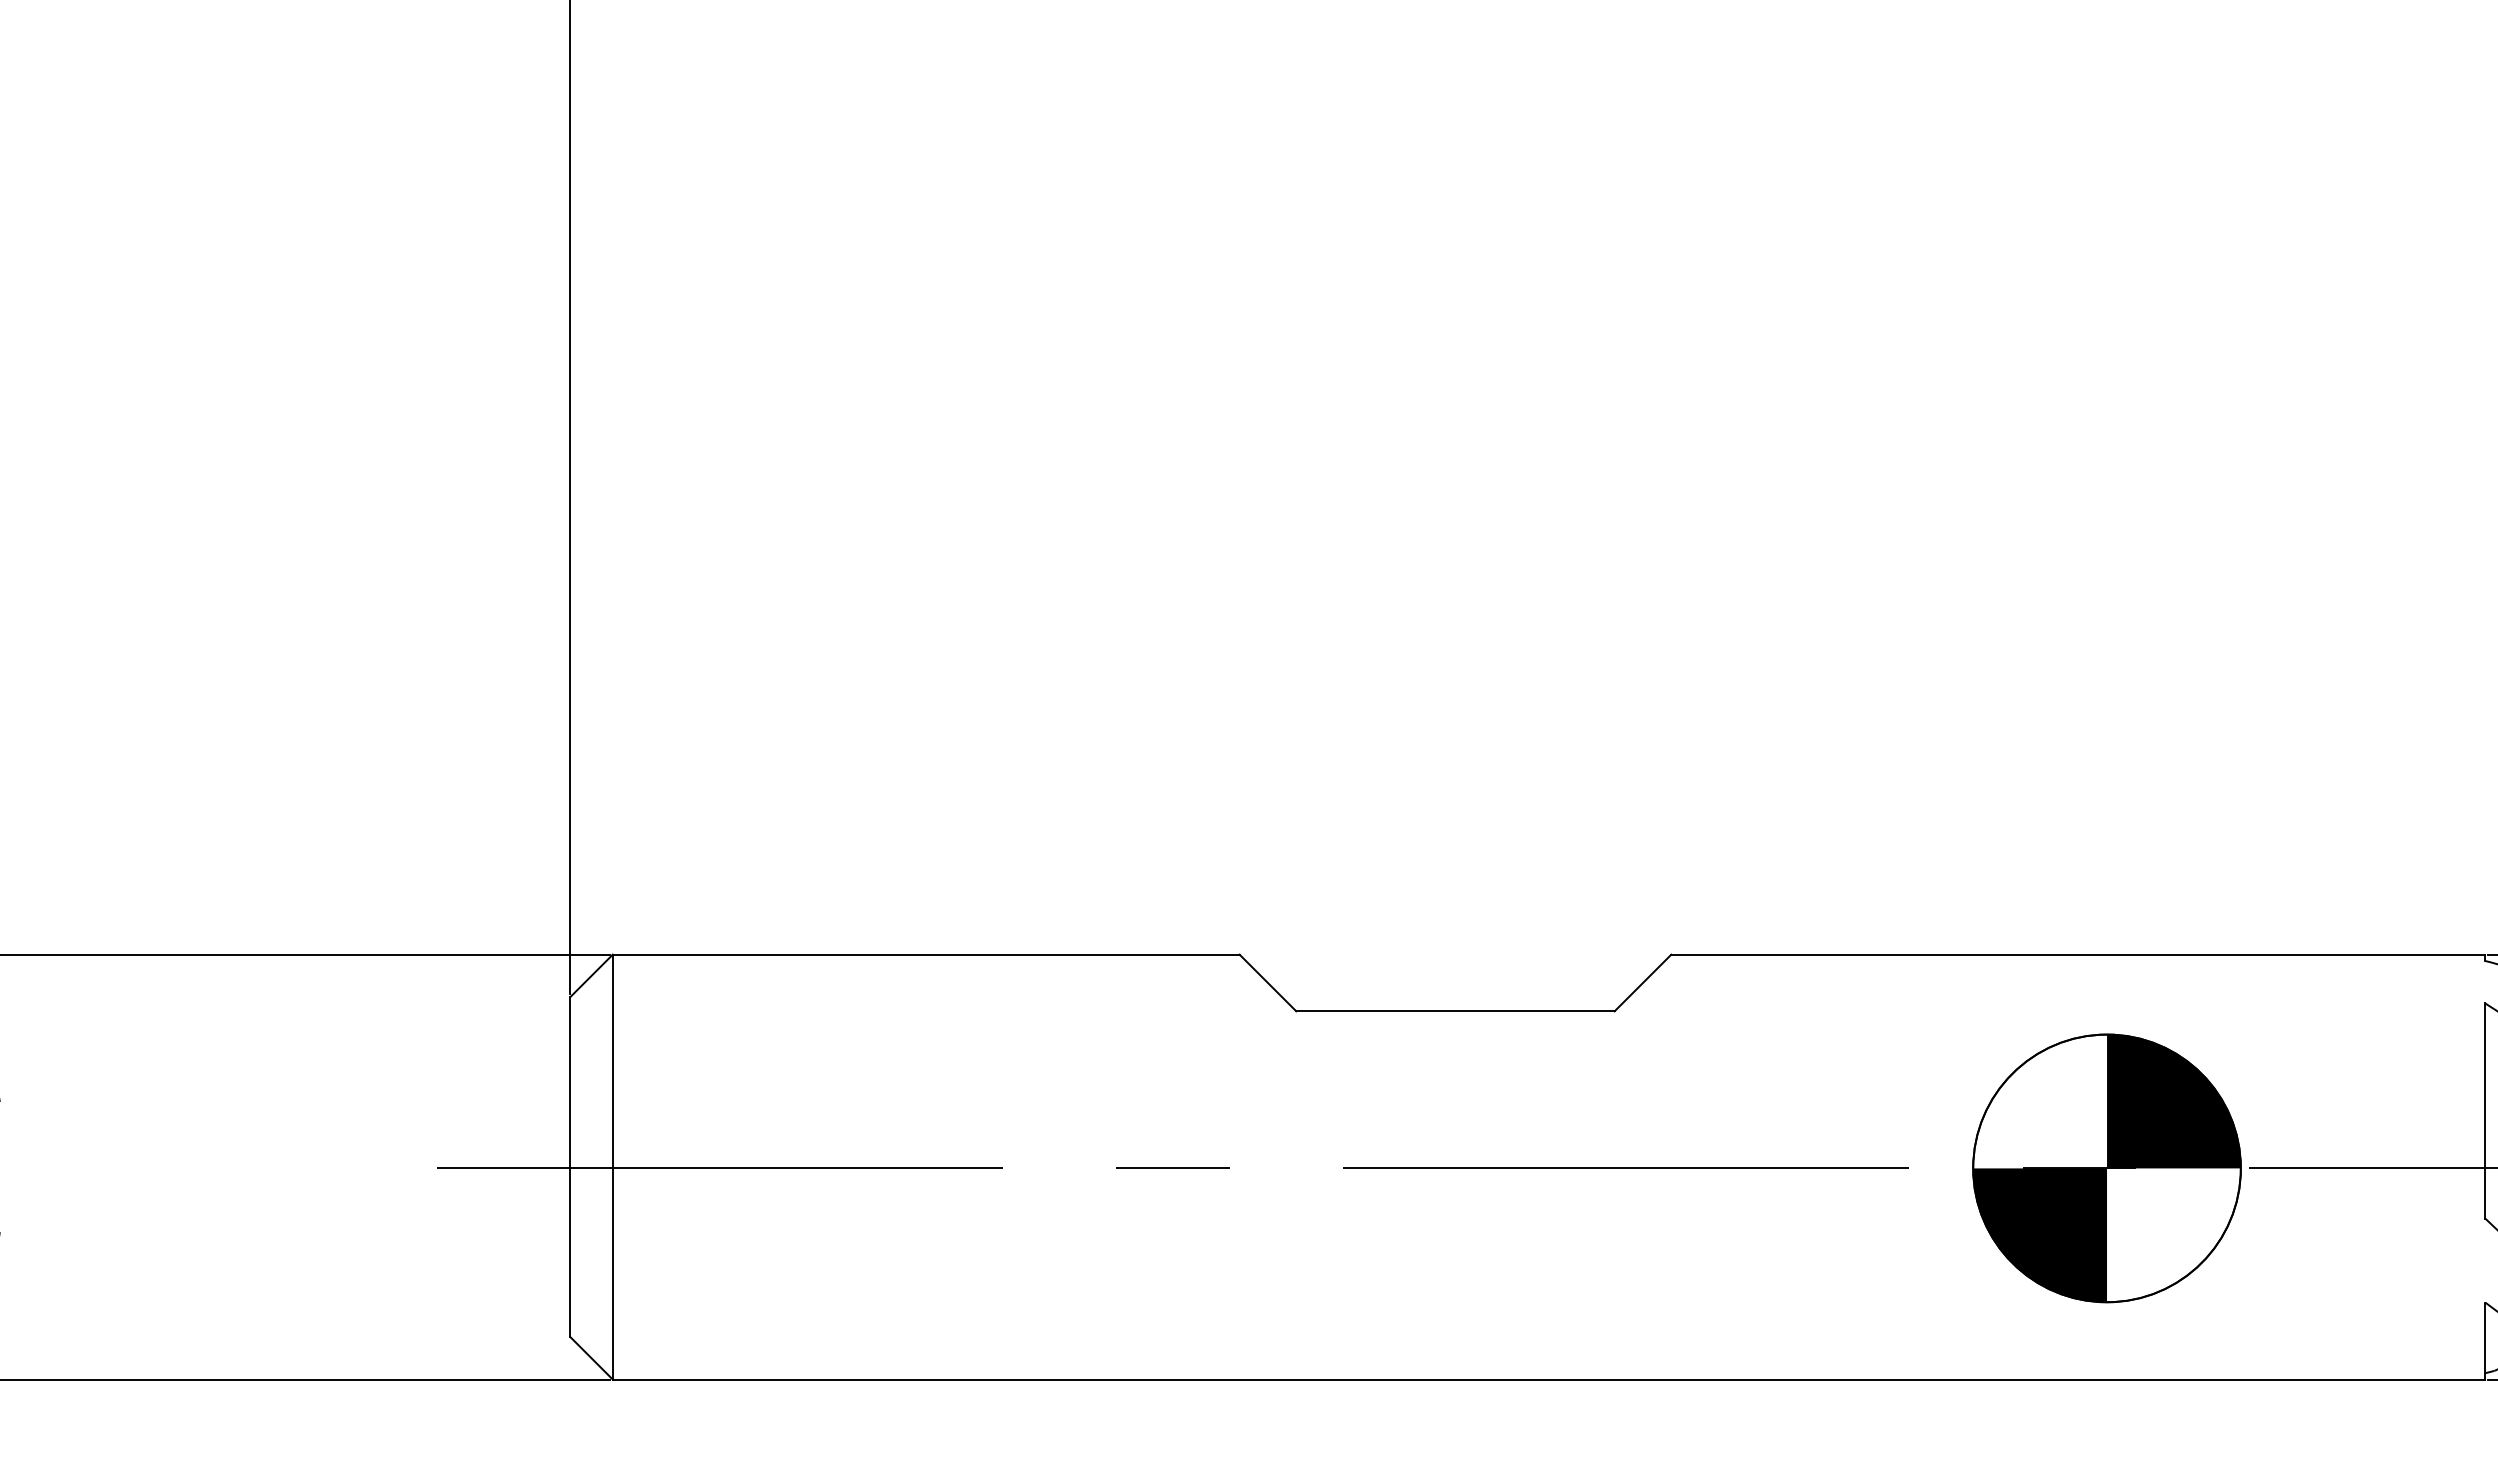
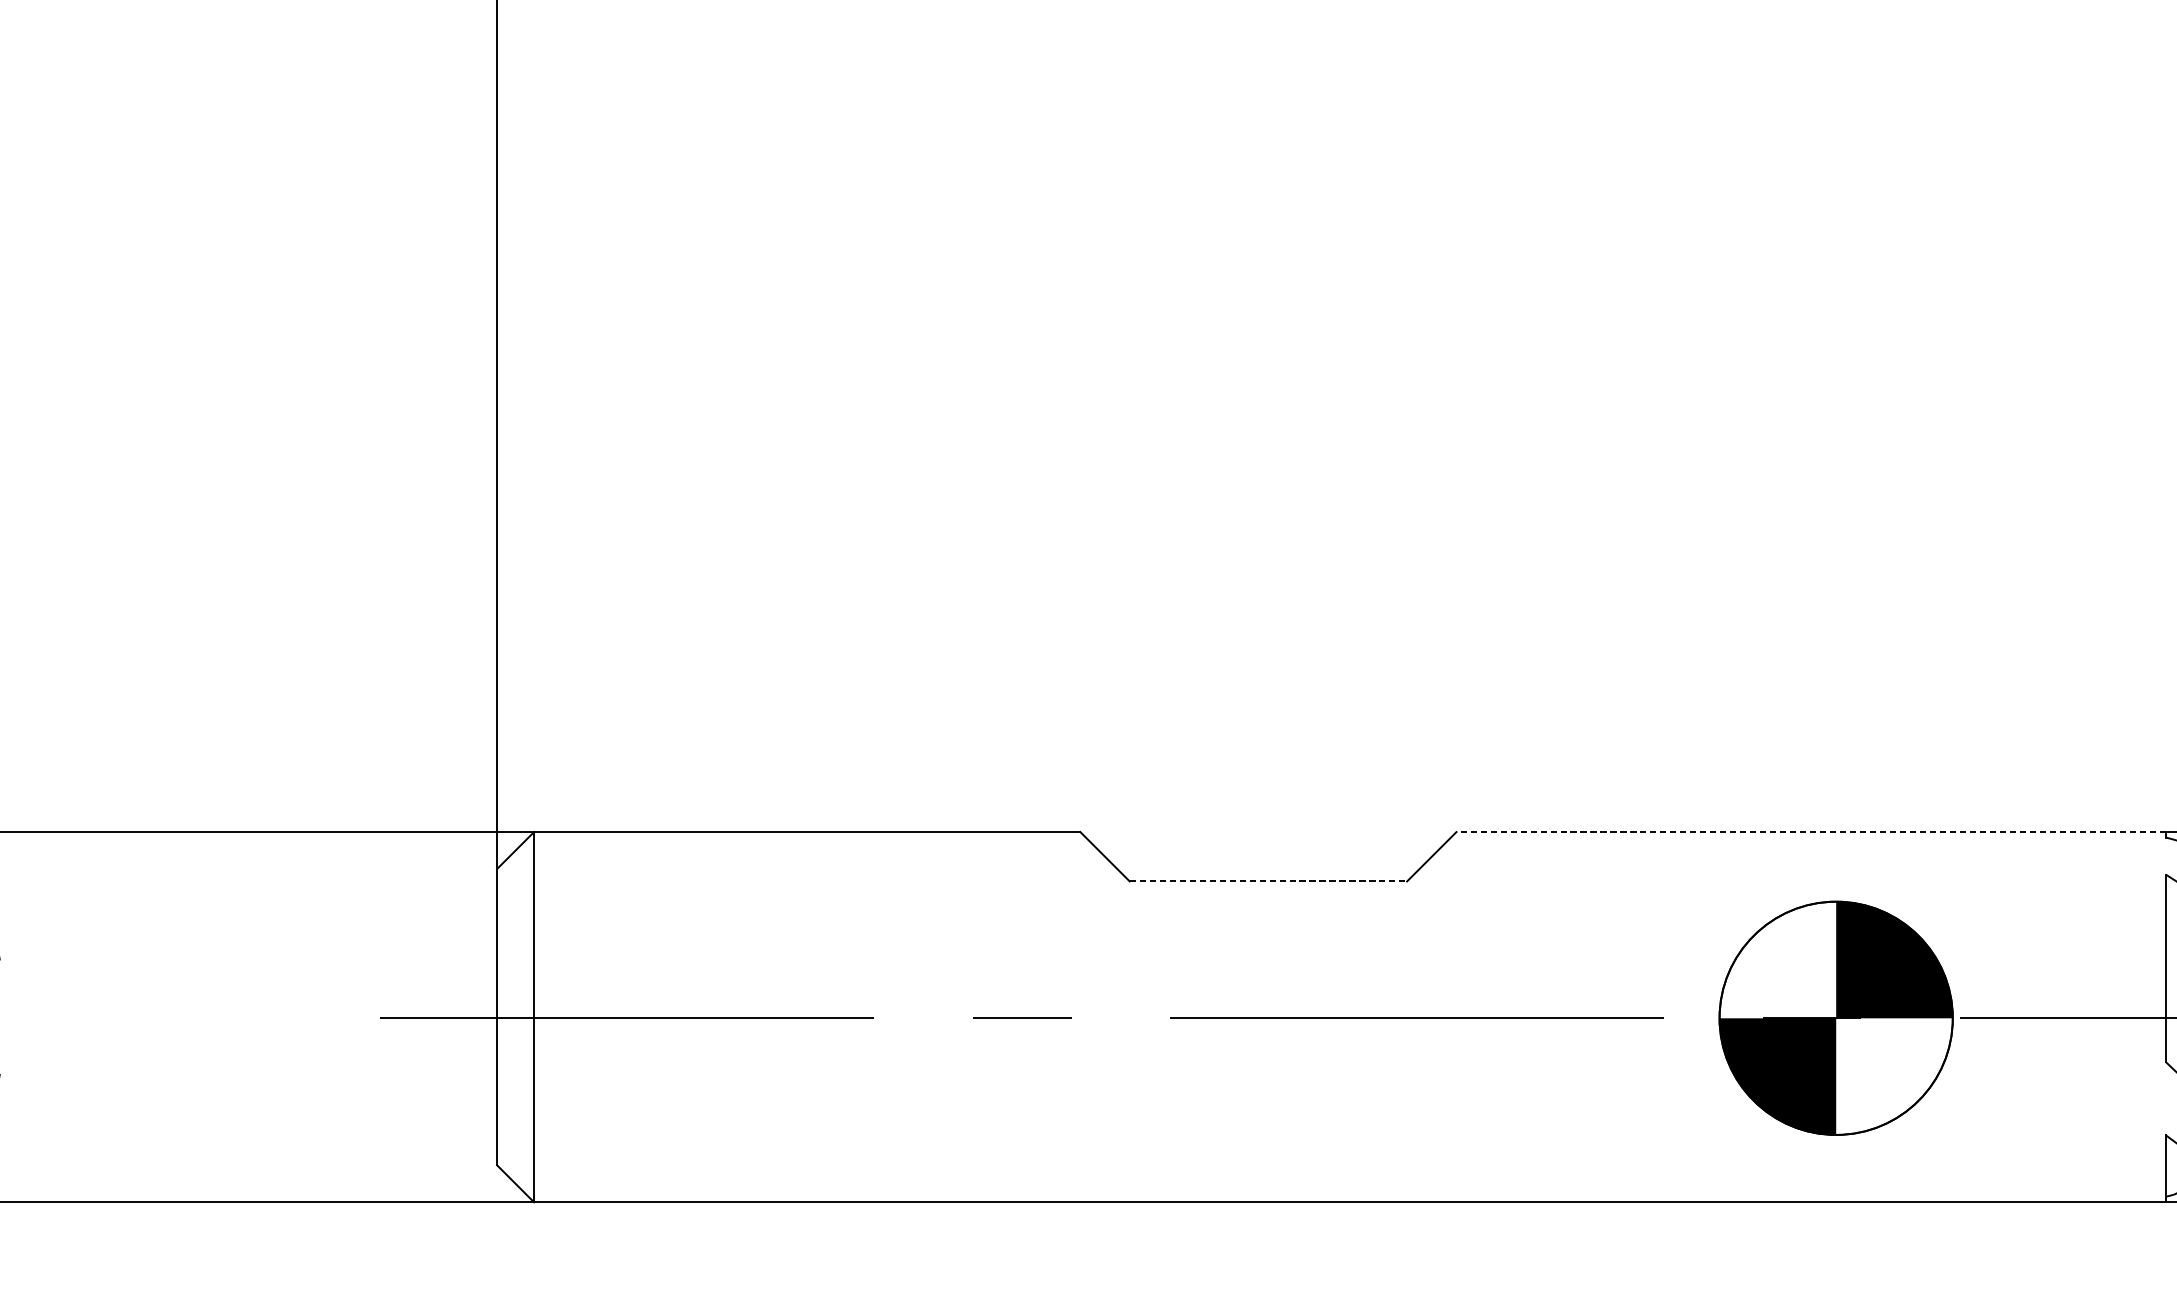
line: (2078, 954) -> (1811, 831), solid -> dashed
line: (1455, 1011) -> (1268, 881), solid -> dashed

